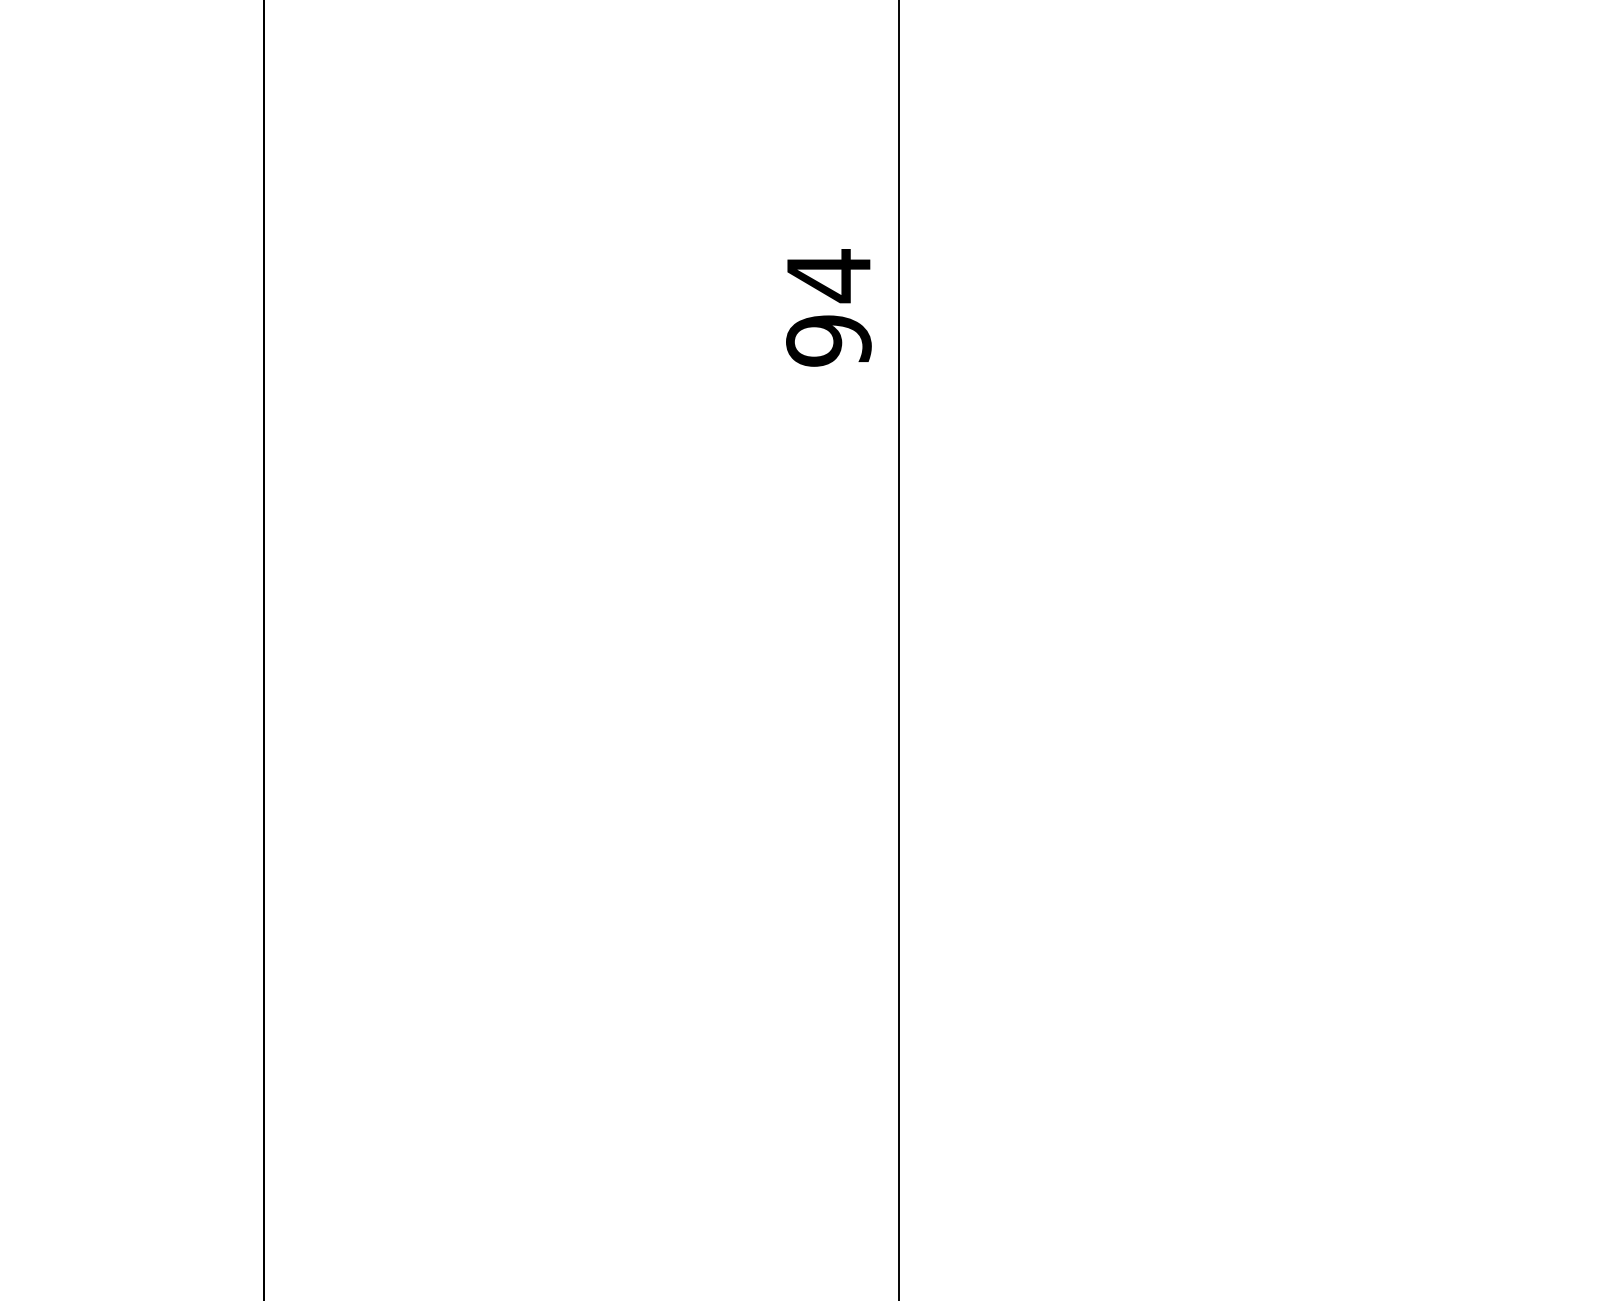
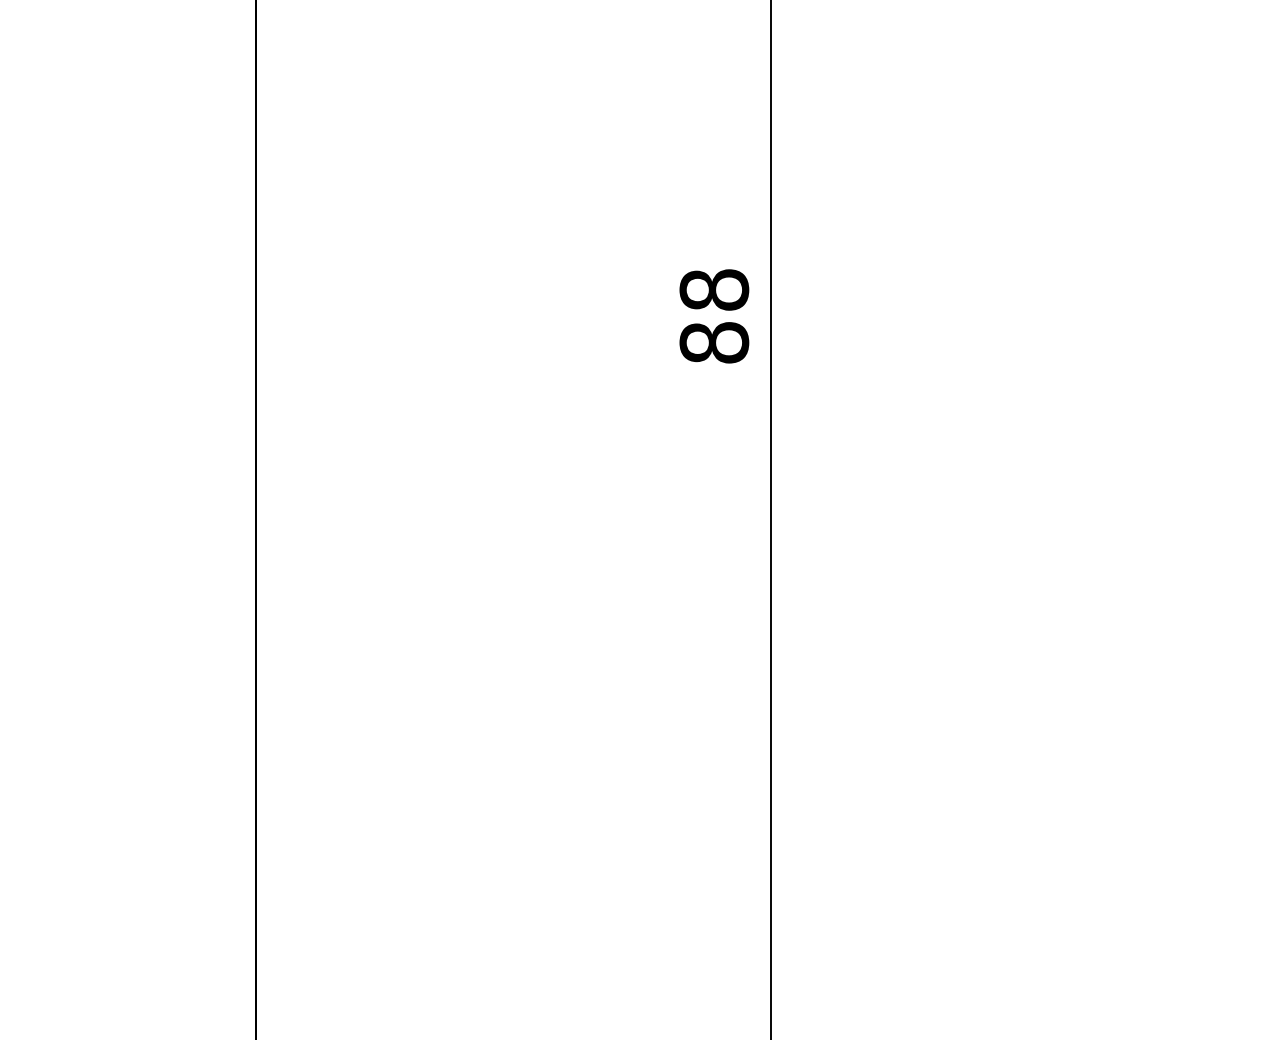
text: (828, 307) -> (714, 315), 94 -> 88

